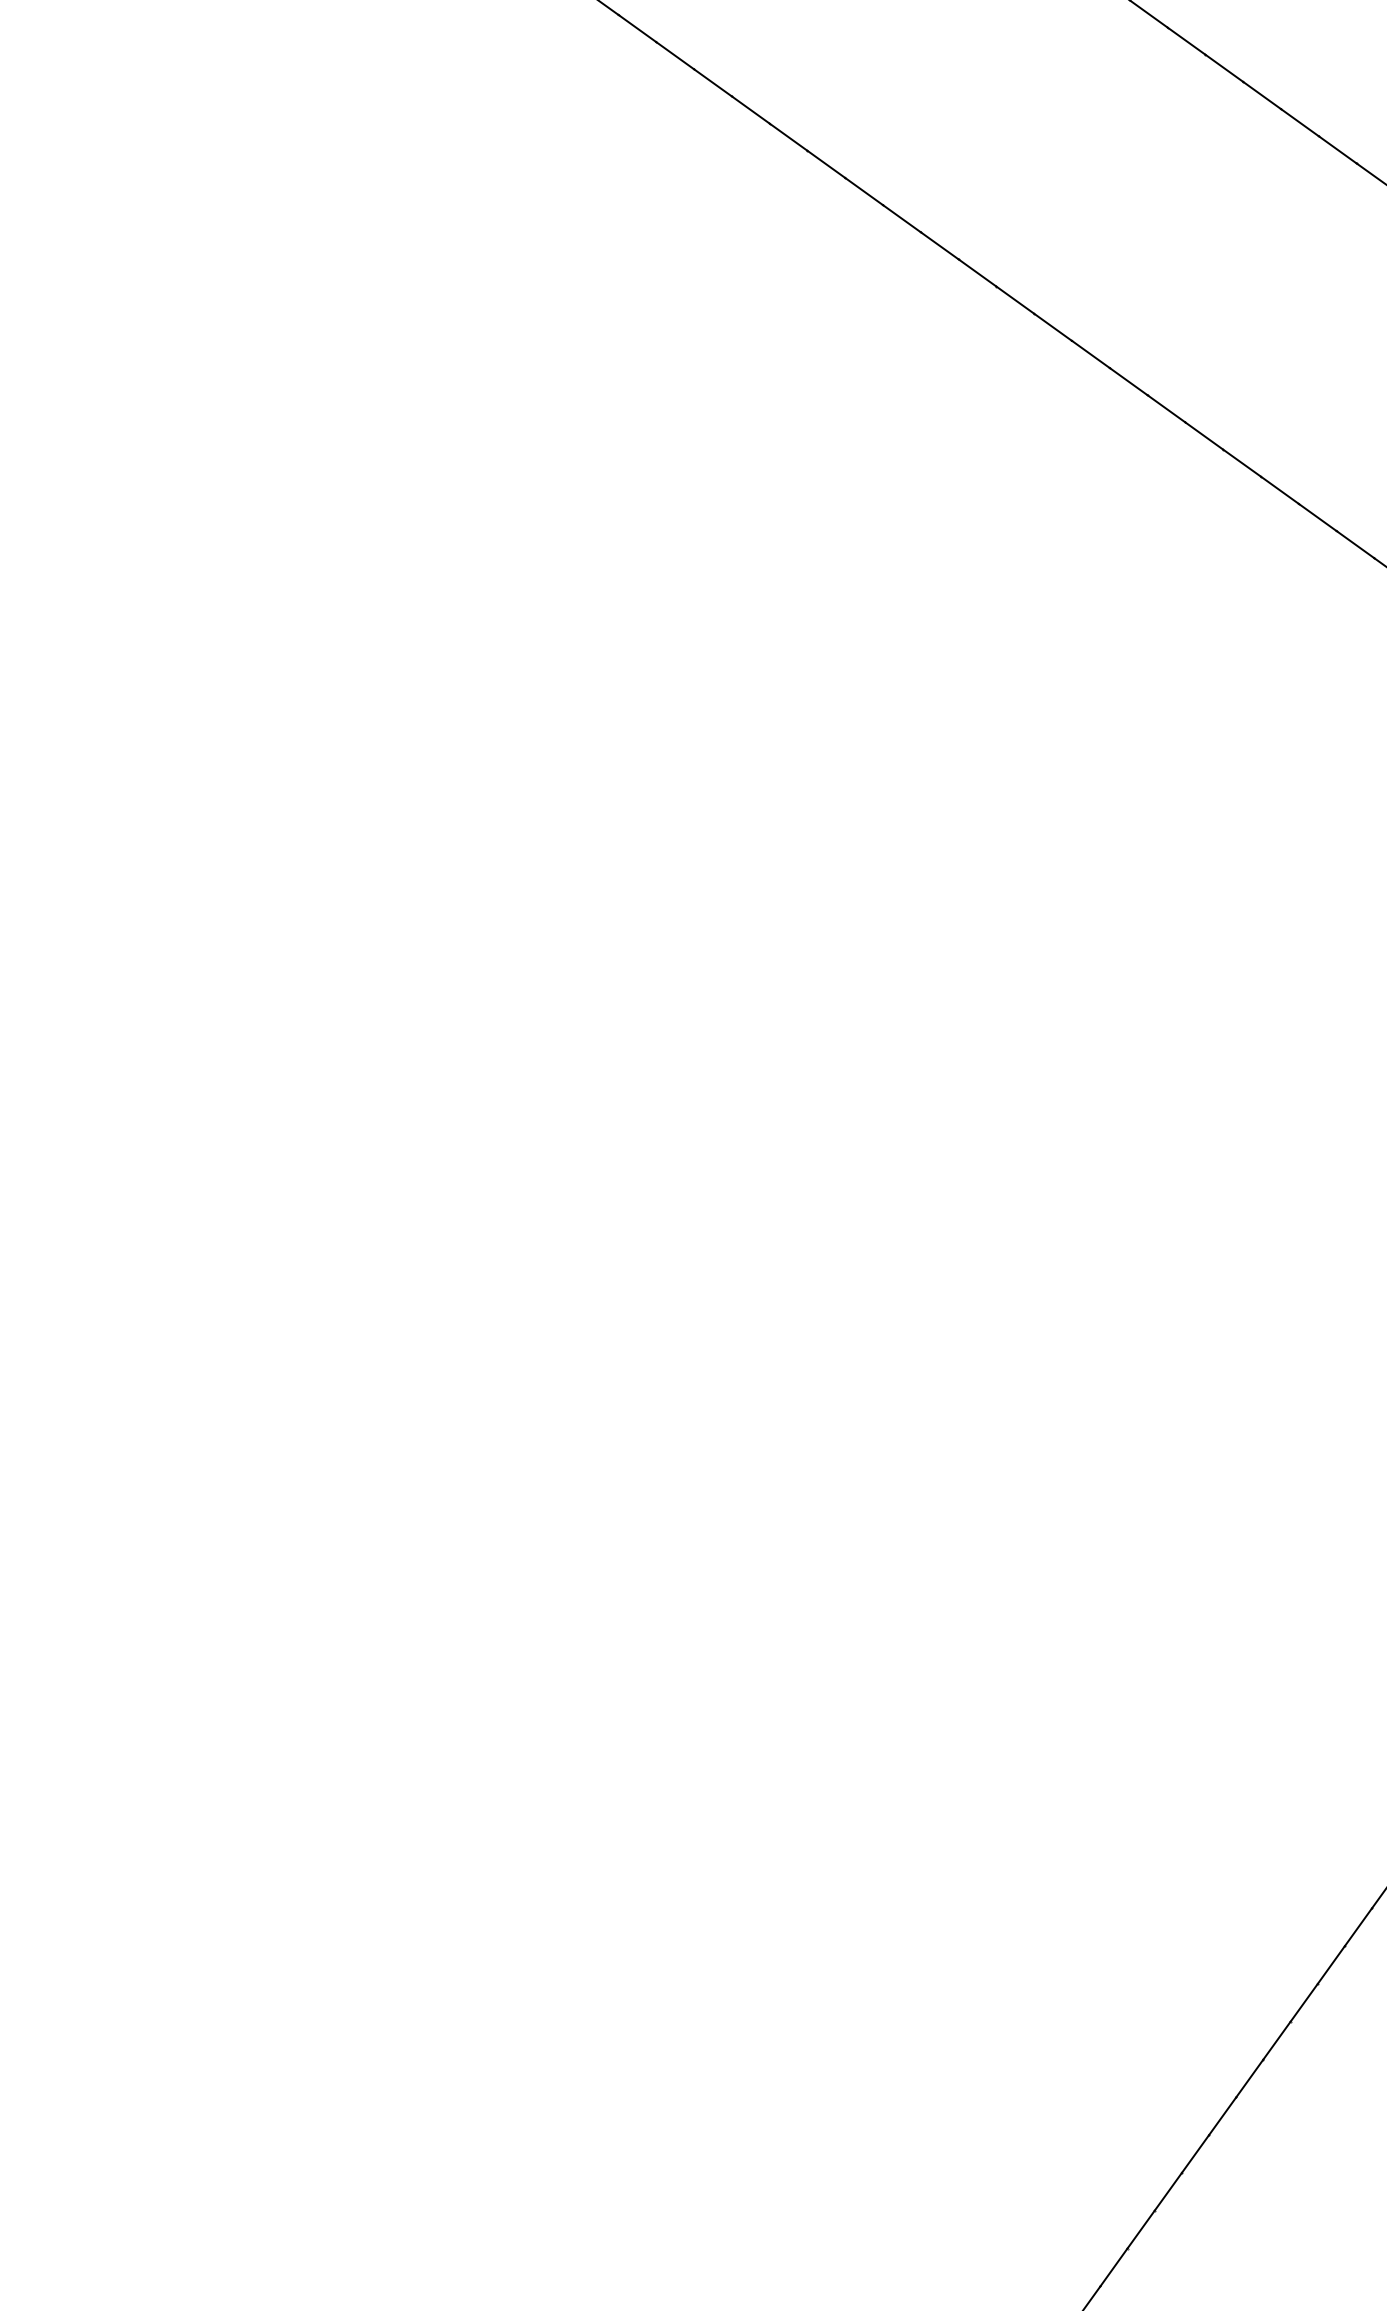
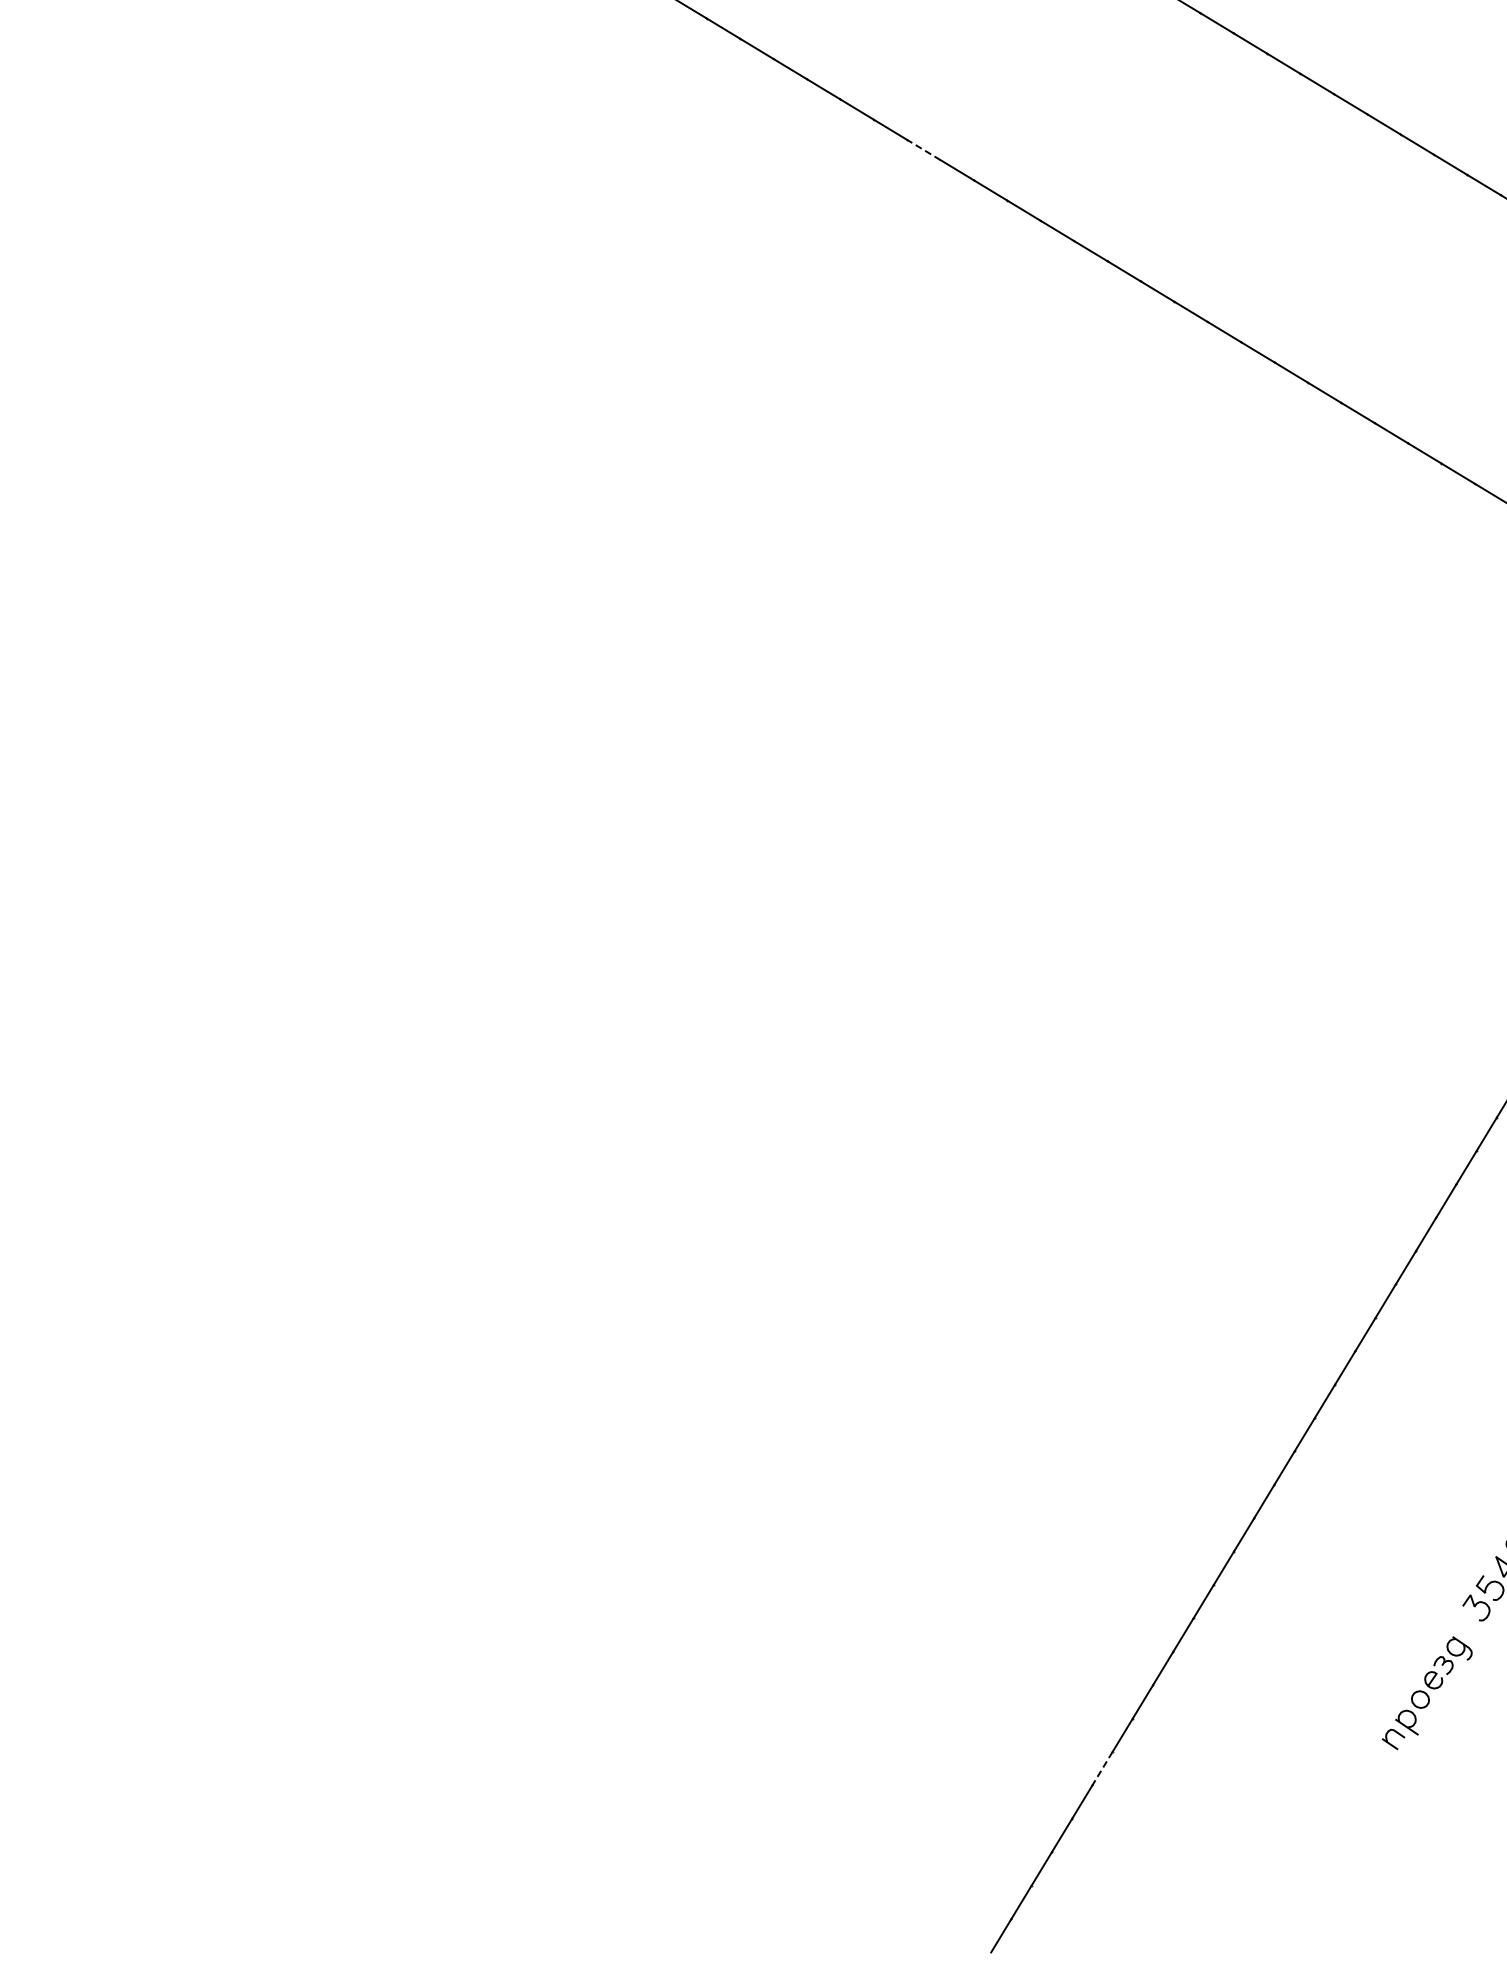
line: (1052, 326) -> (923, 149), solid -> dashed
line: (1114, 2267) -> (1102, 1768), solid -> dashed

